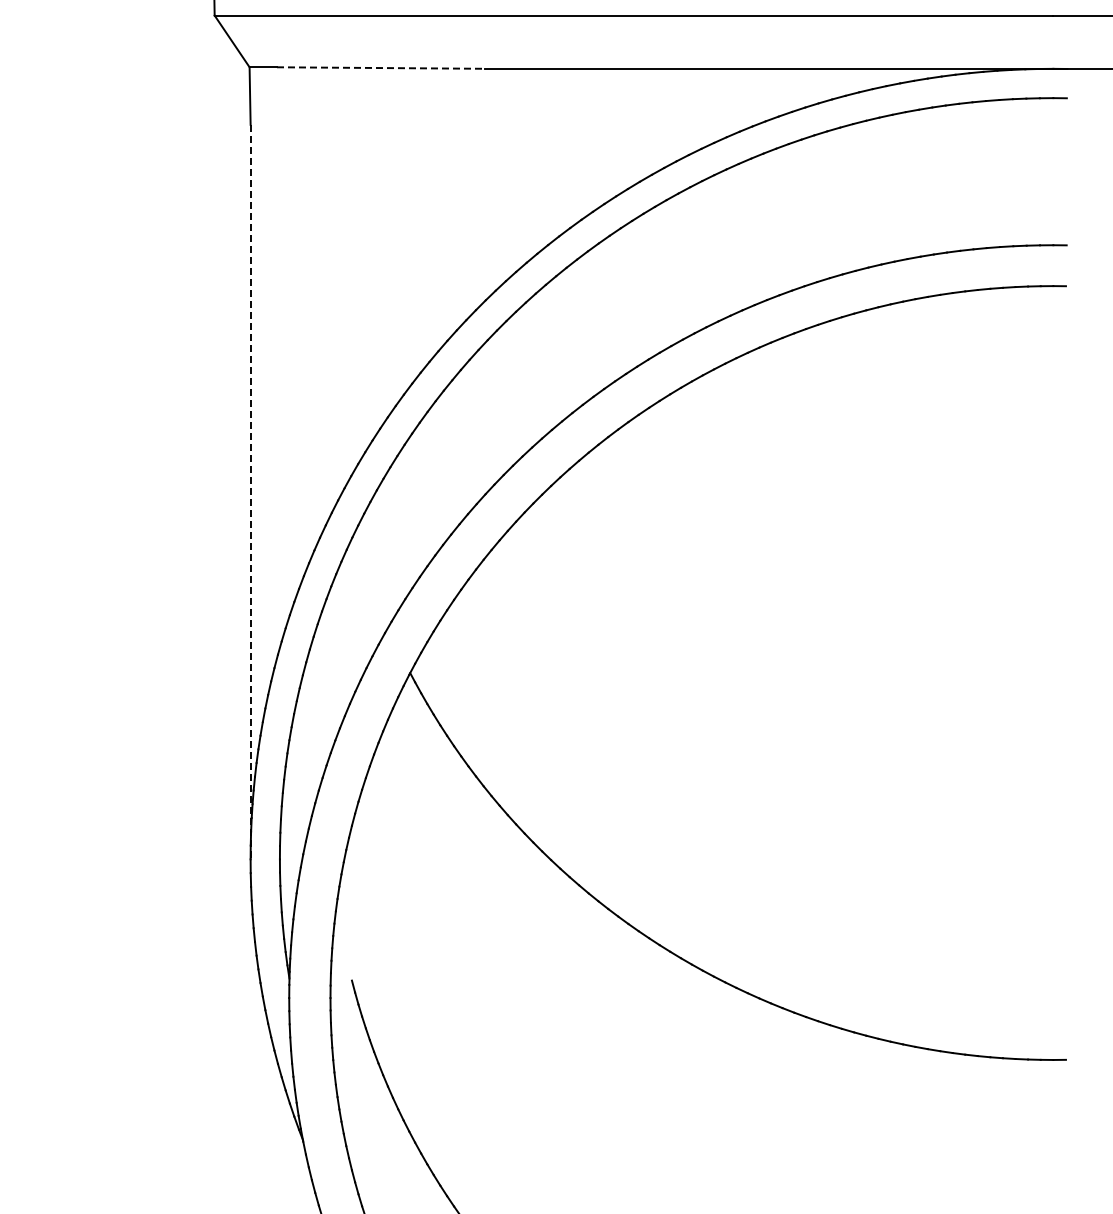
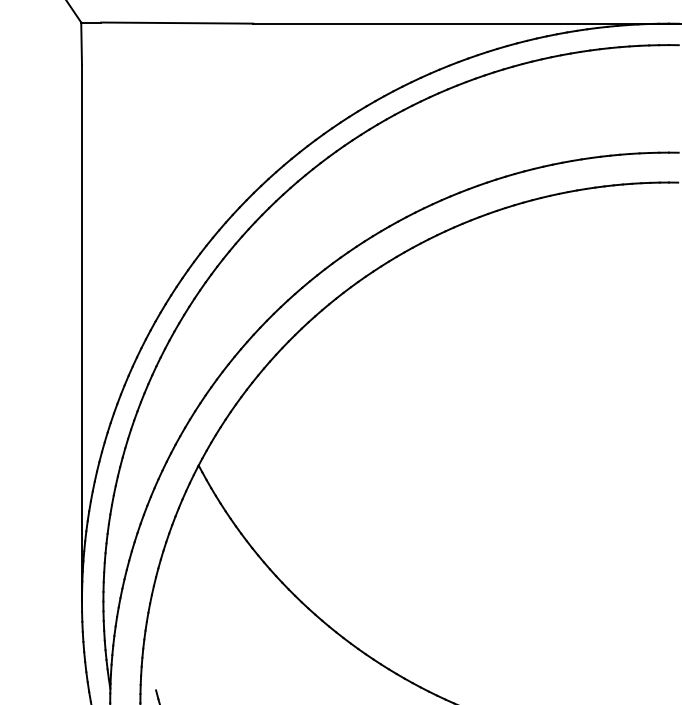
line: (381, 68) -> (177, 23), dashed -> solid
line: (250, 492) -> (81, 333), dashed -> solid

